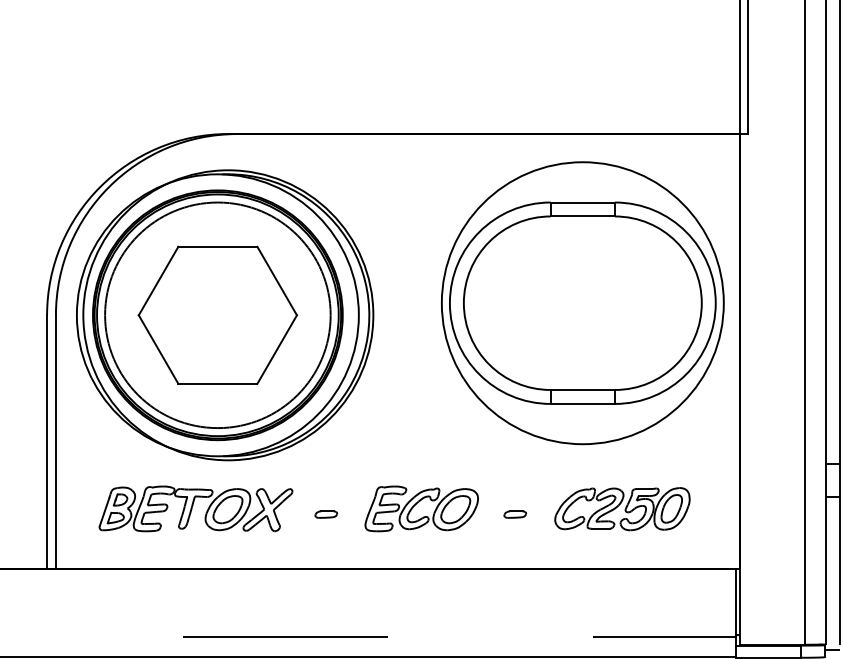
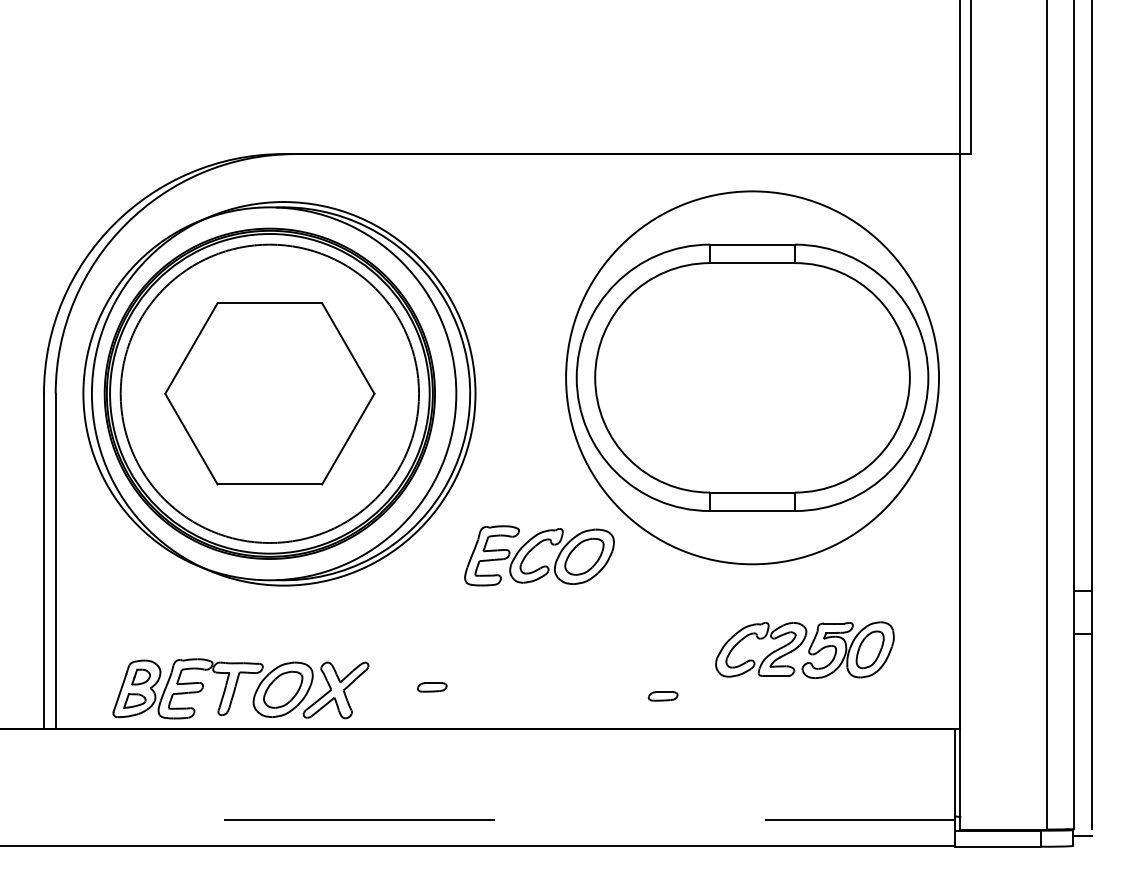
part: (417, 504) -> (533, 549), moved
part: (195, 508) -> (240, 688), moved
part: (326, 514) -> (432, 687), moved
part: (514, 514) -> (662, 696), moved

